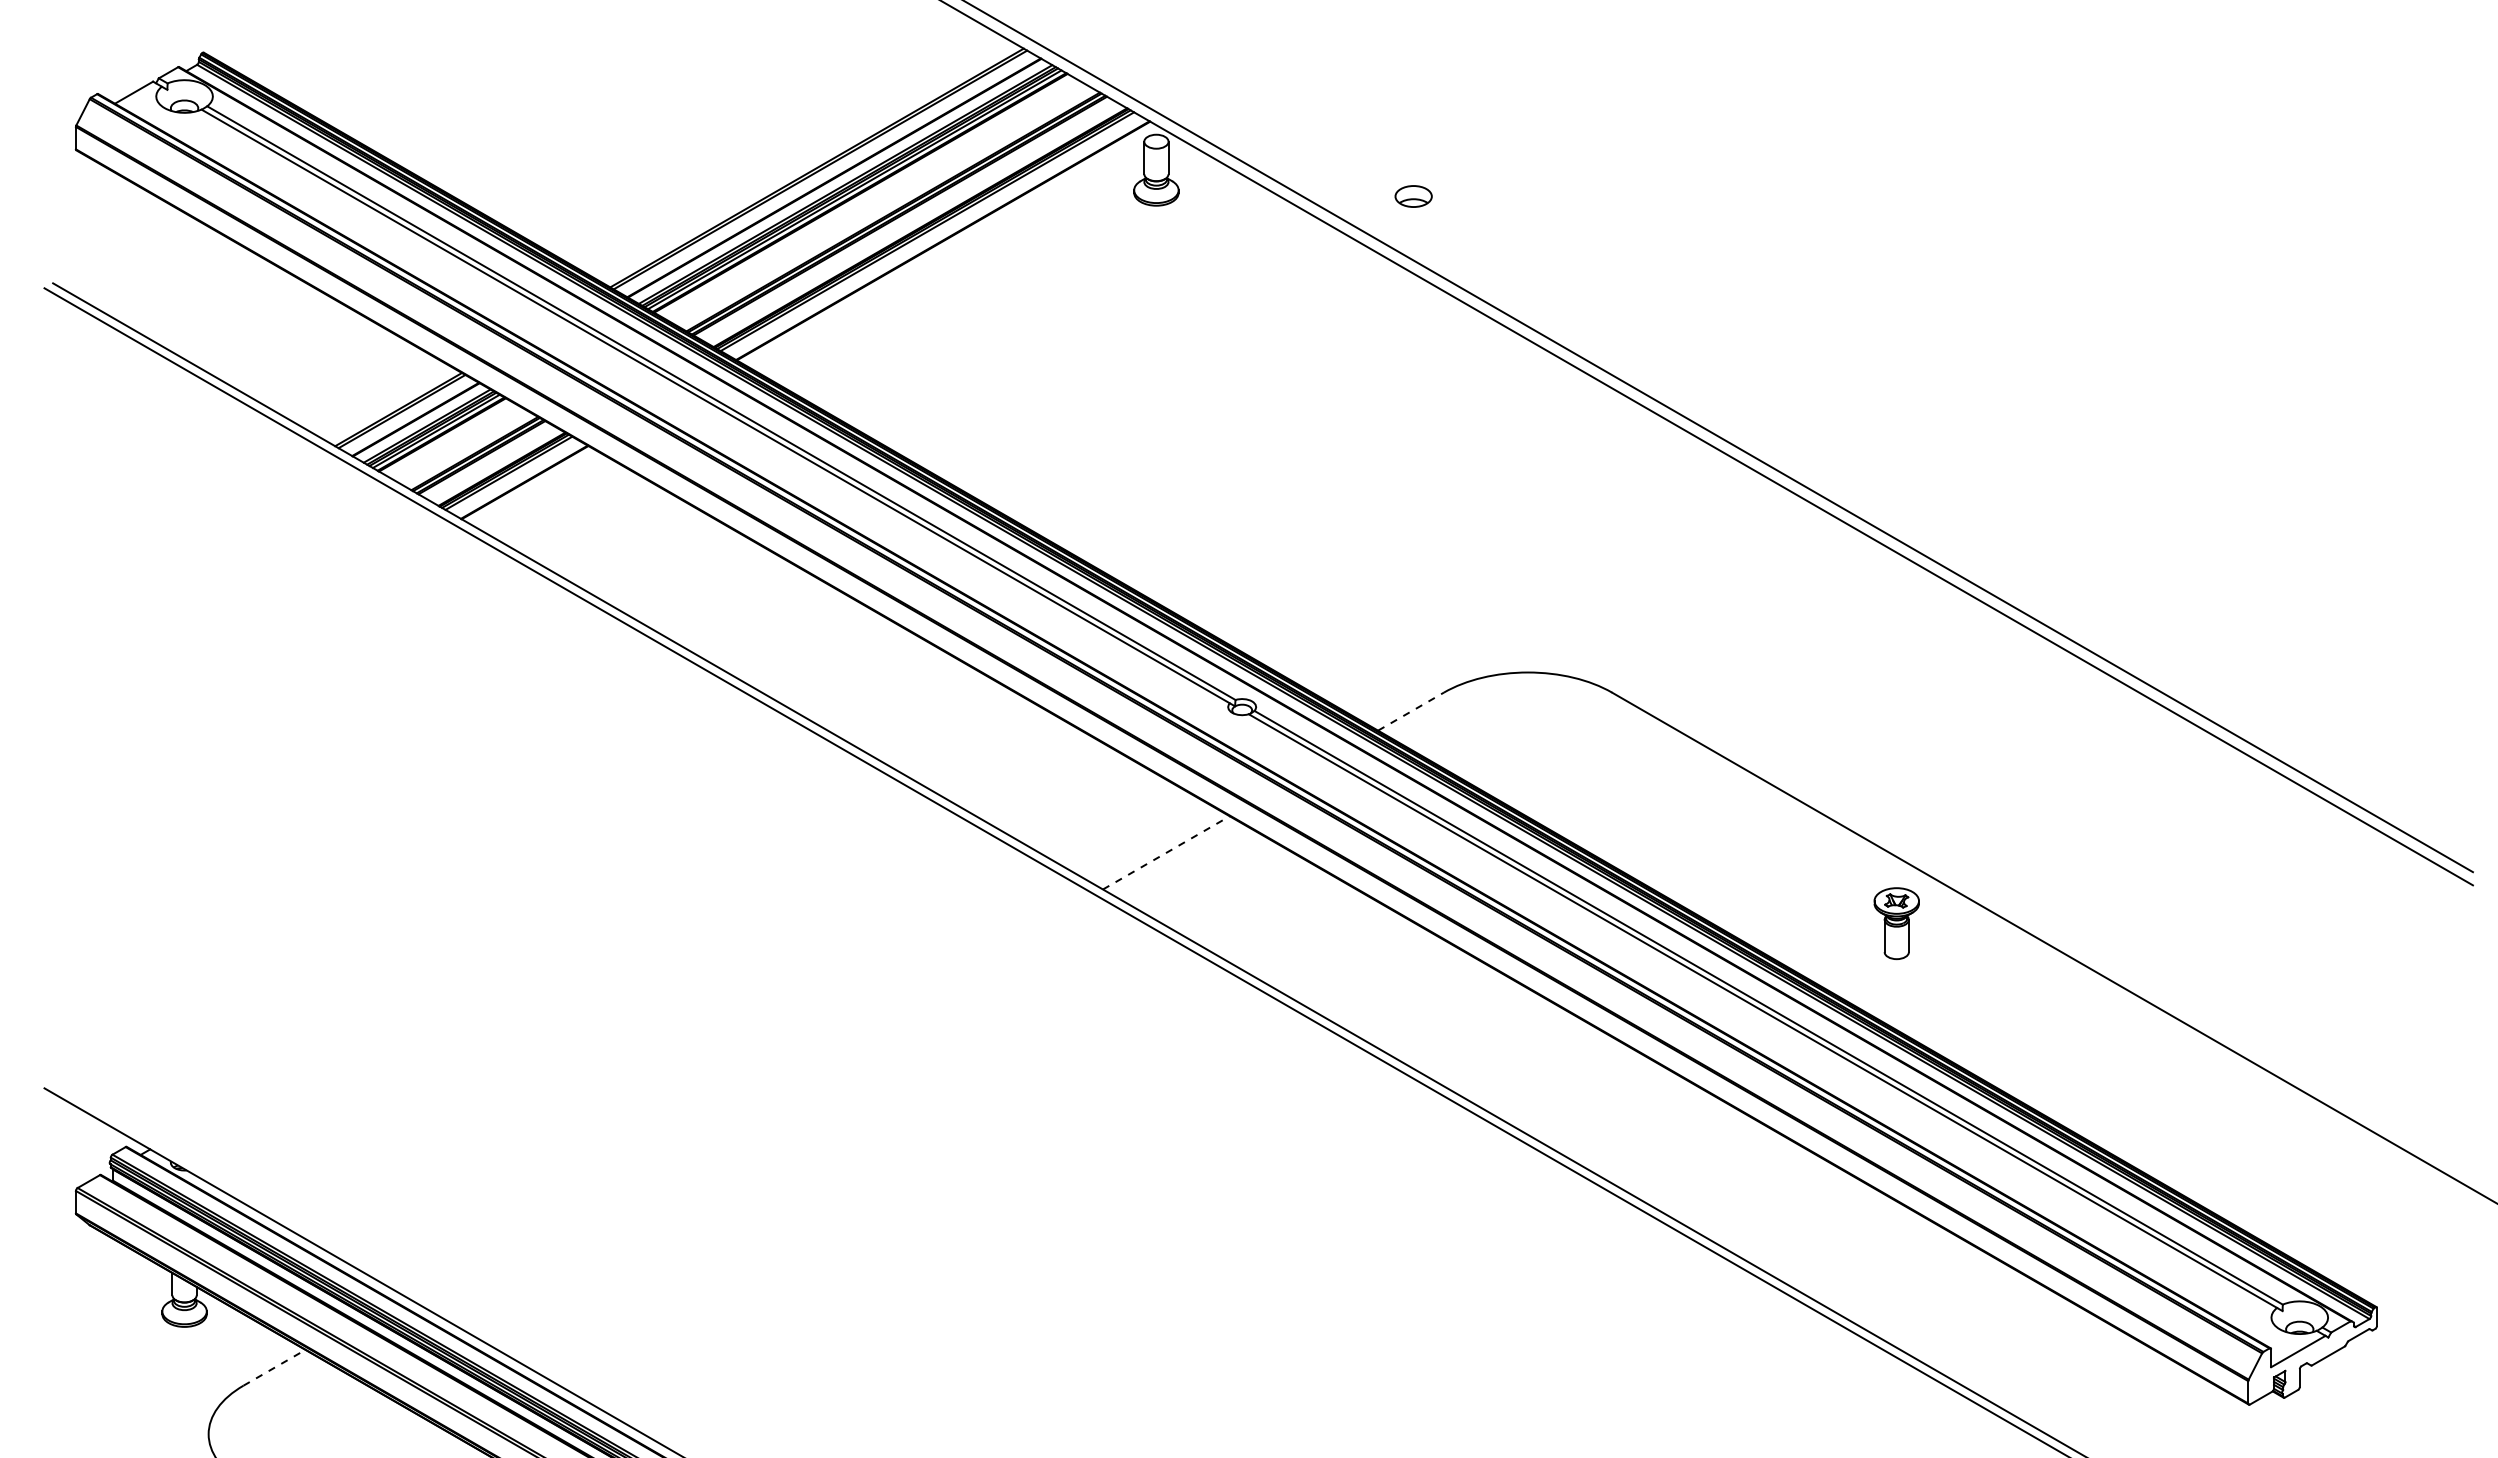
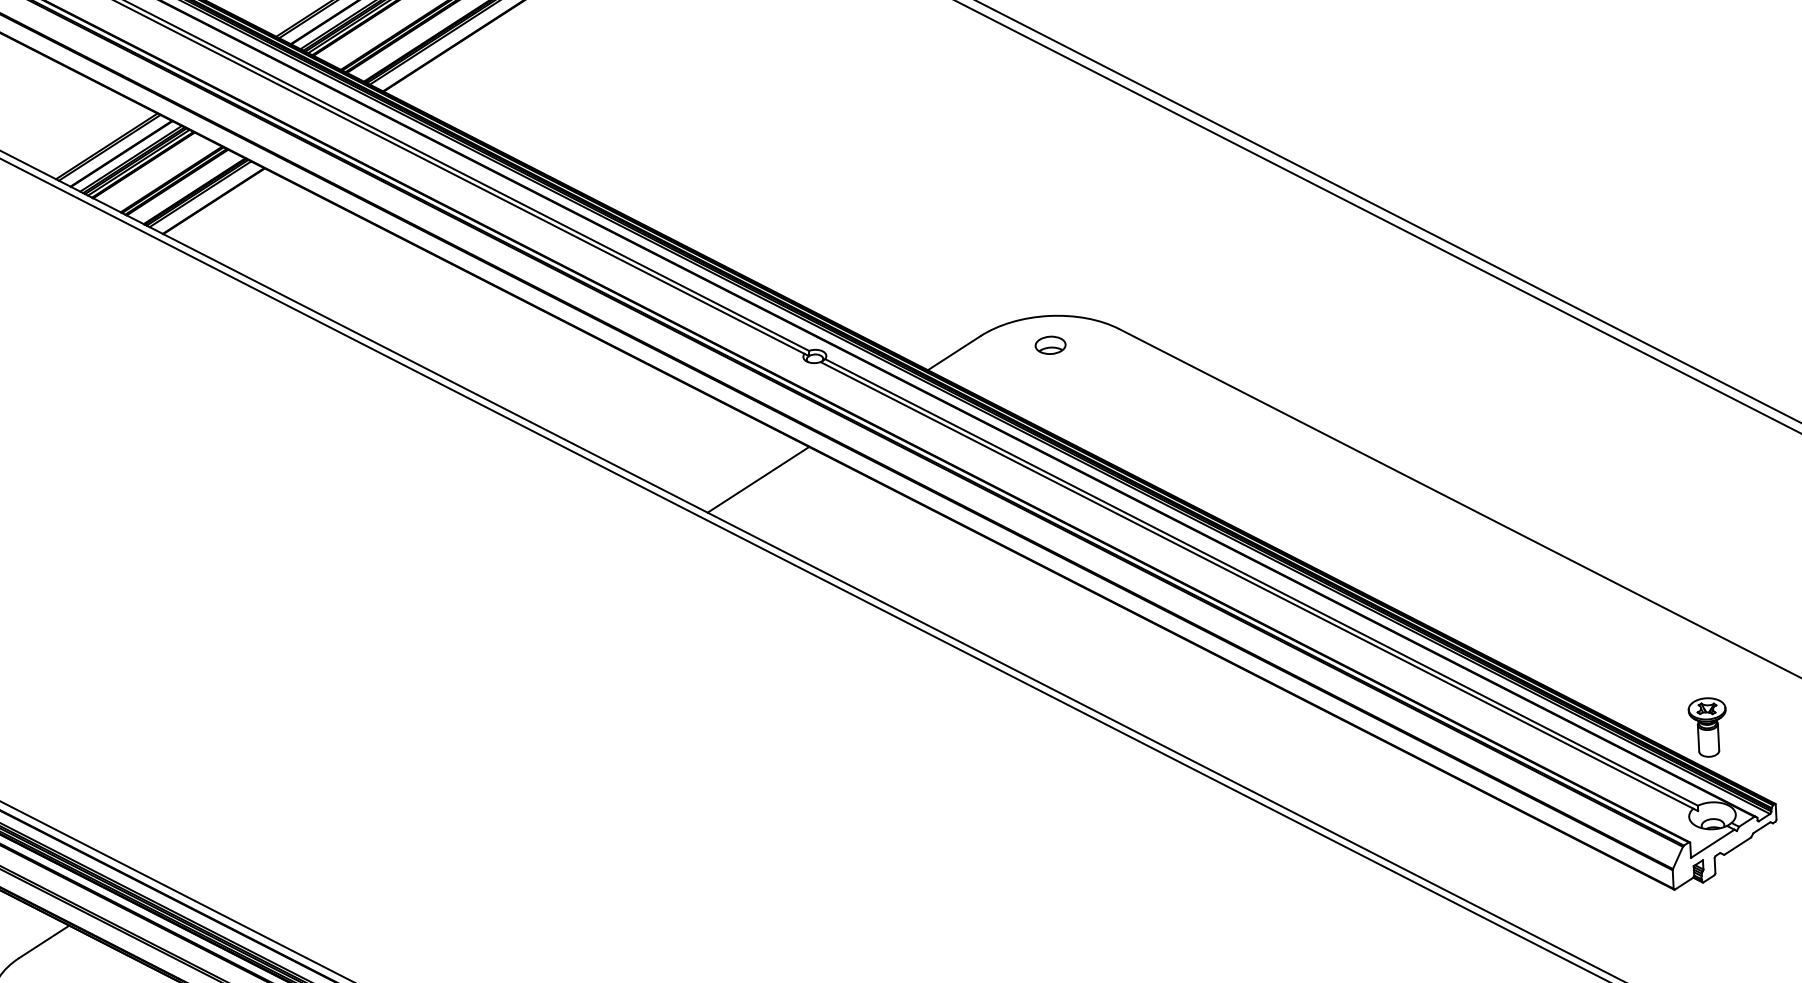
part: (1528, 707) -> (1050, 344), added
line: (1411, 711) -> (954, 353), dashed -> solid
line: (1166, 852) -> (758, 479), dashed -> solid
part: (1896, 923) -> (1707, 727), moved
line: (274, 1367) -> (44, 941), dashed -> solid

